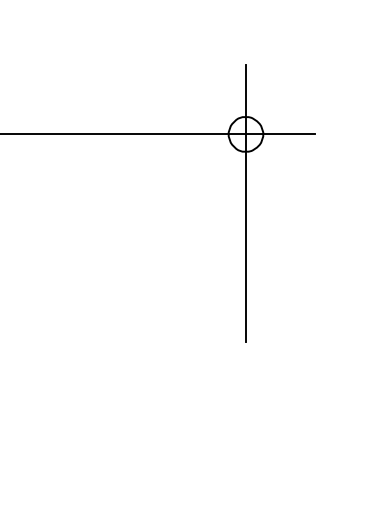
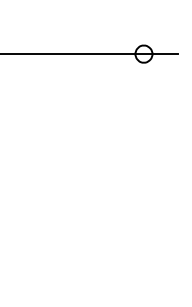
line: (245, 201) -> (143, 87), removed

